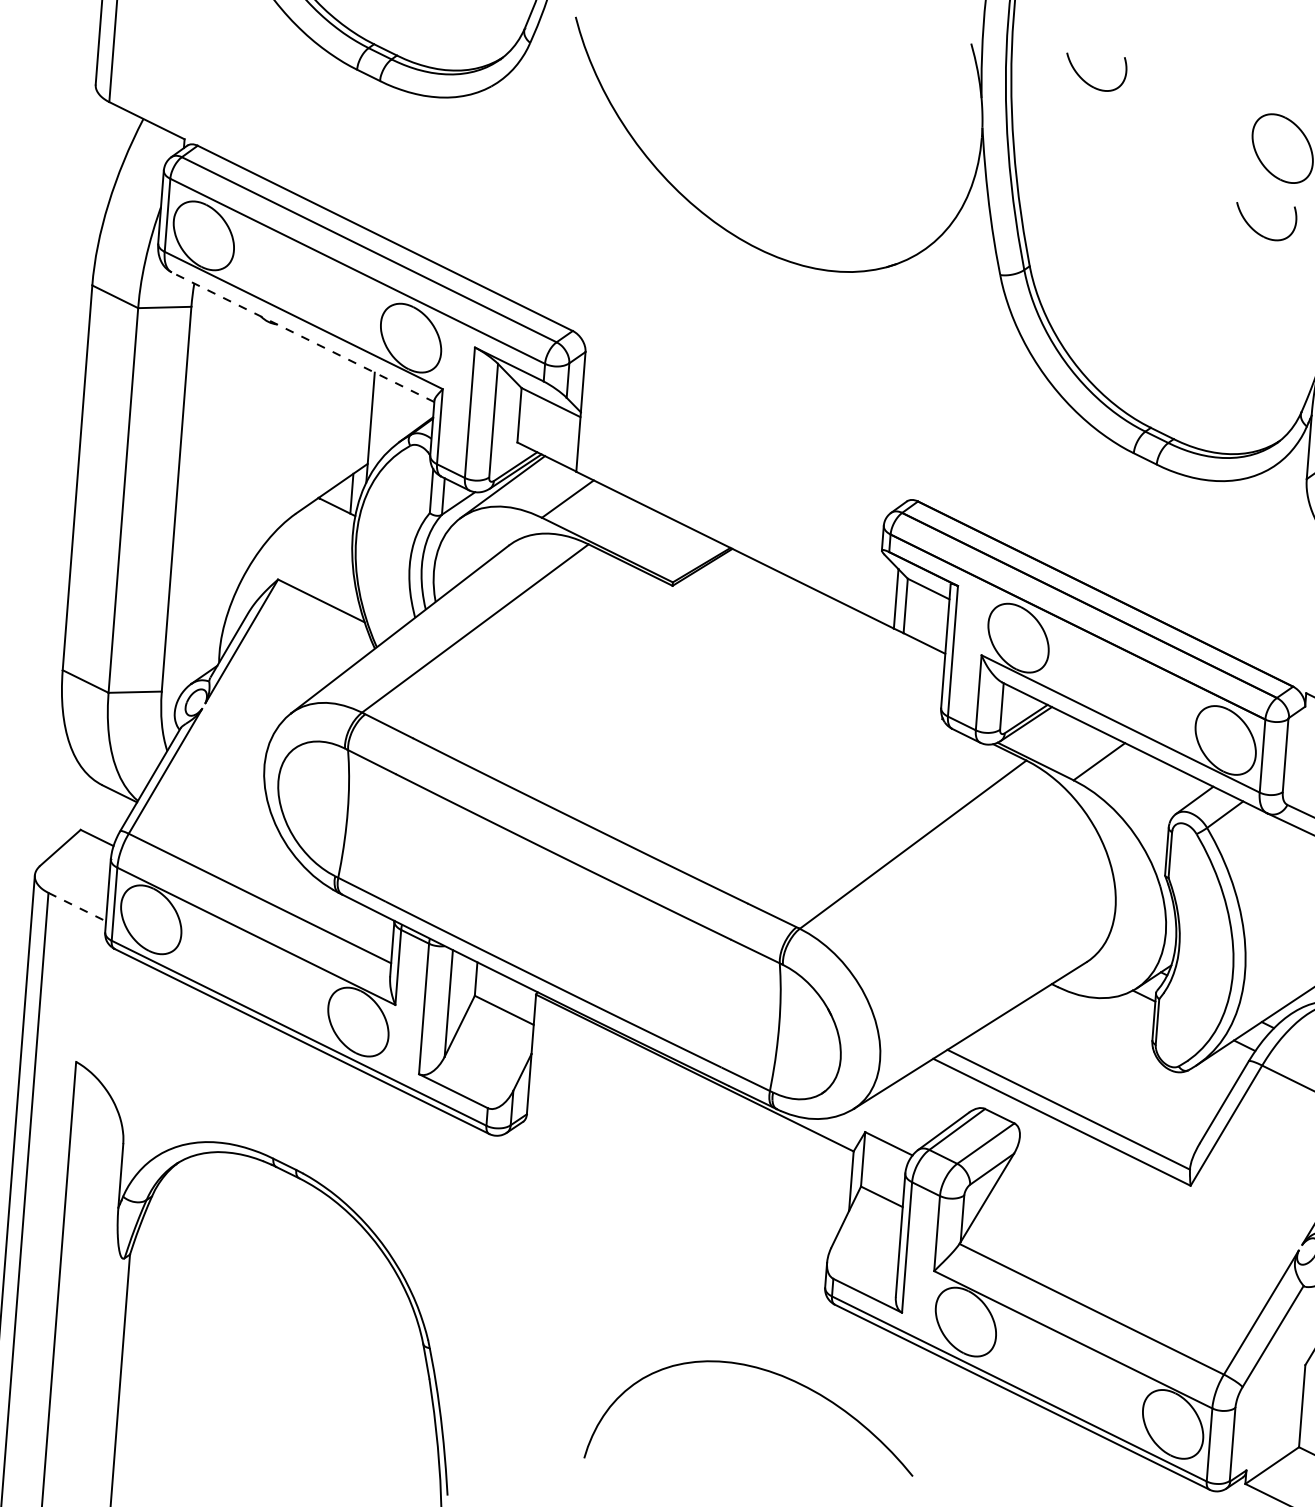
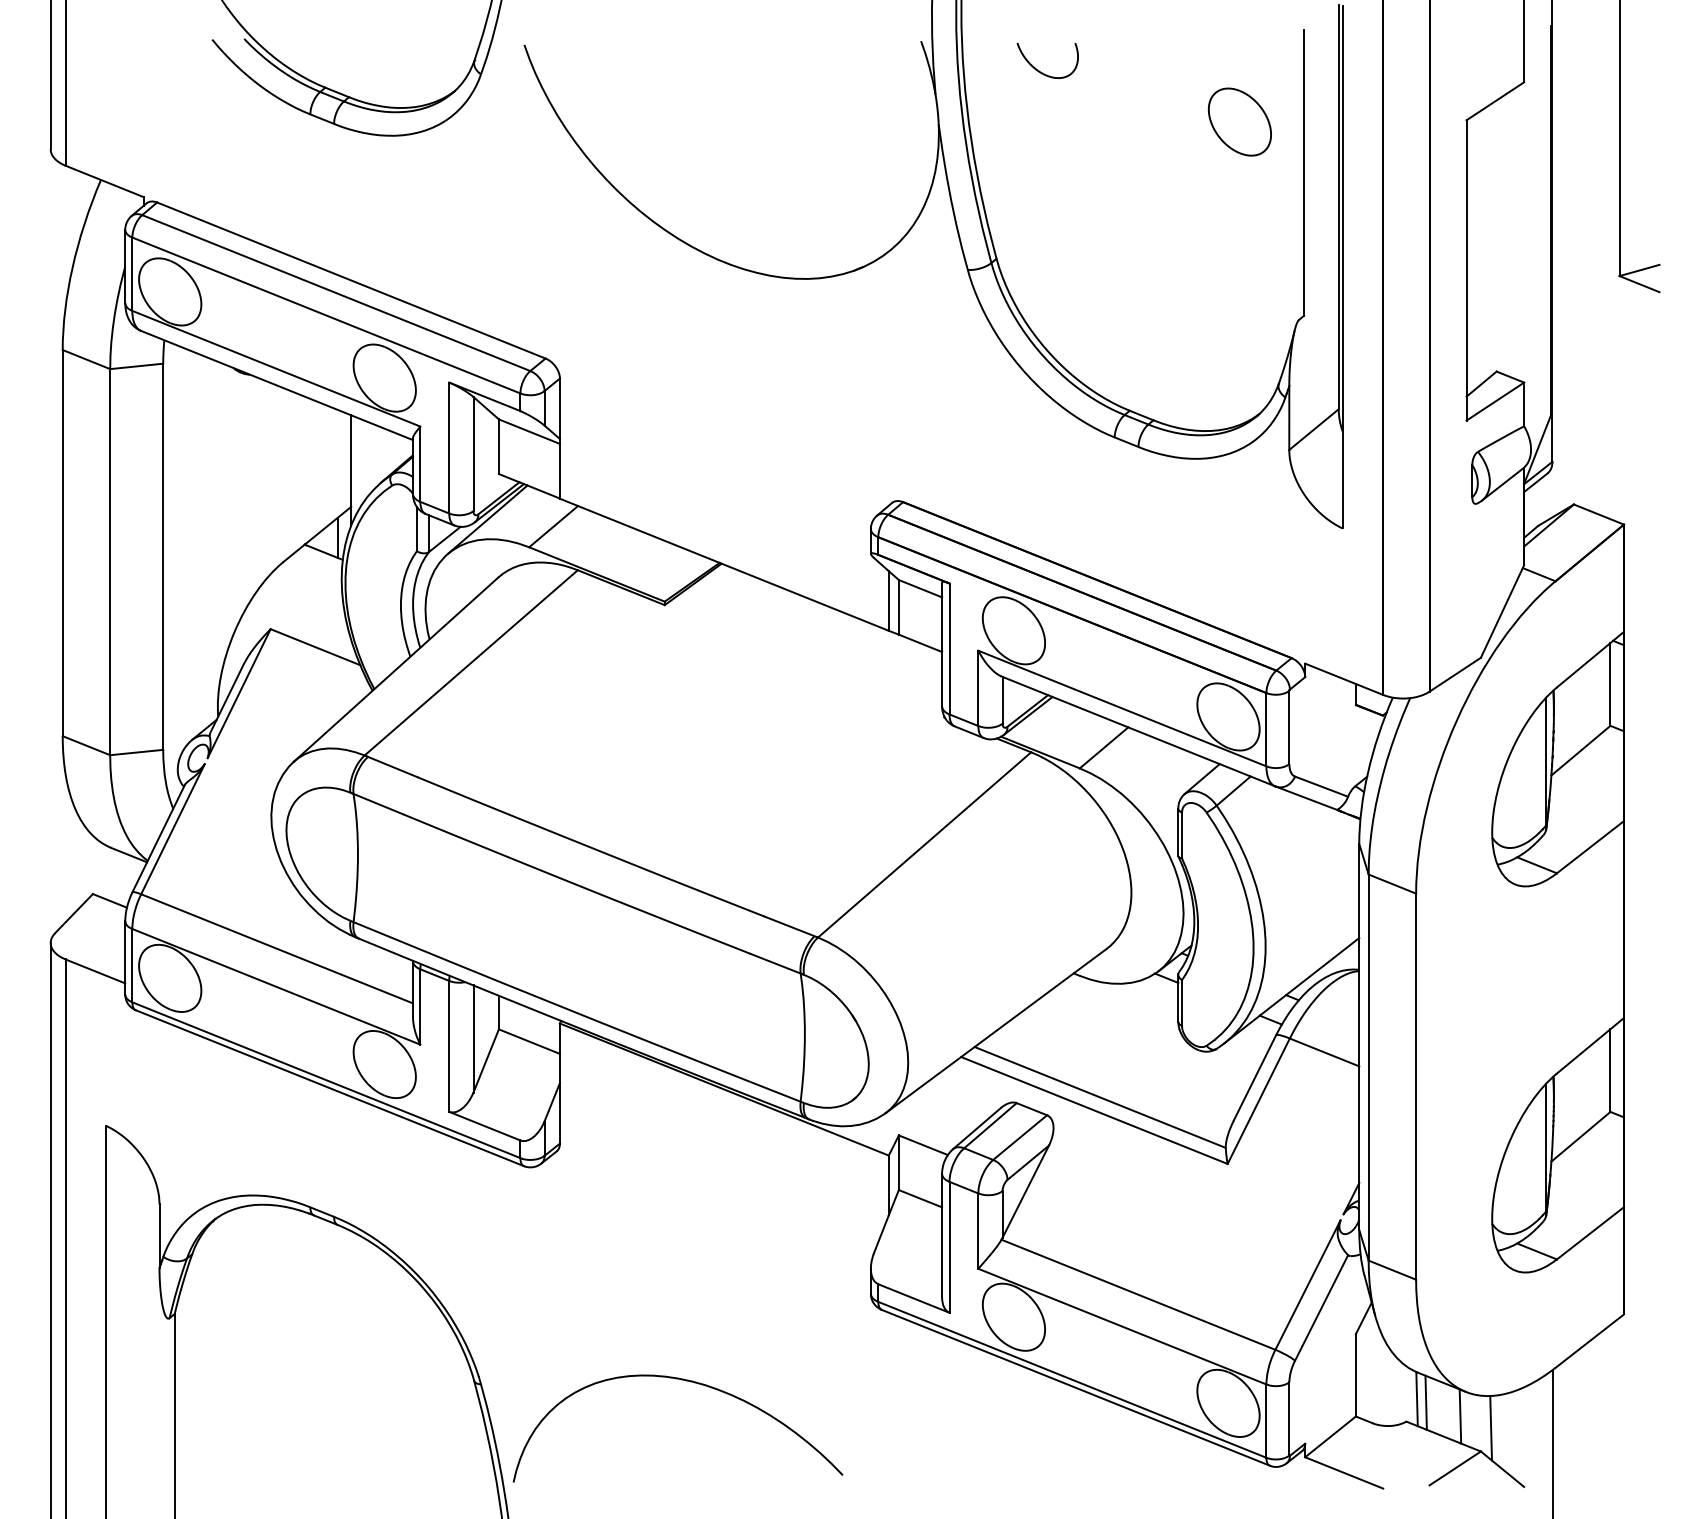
part: (1256, 231) -> (1220, 206), removed
line: (302, 337) -> (276, 385), dashed -> solid
line: (77, 907) -> (95, 971), dashed -> solid
curve: (768, 1372) -> (690, 1382), moved

